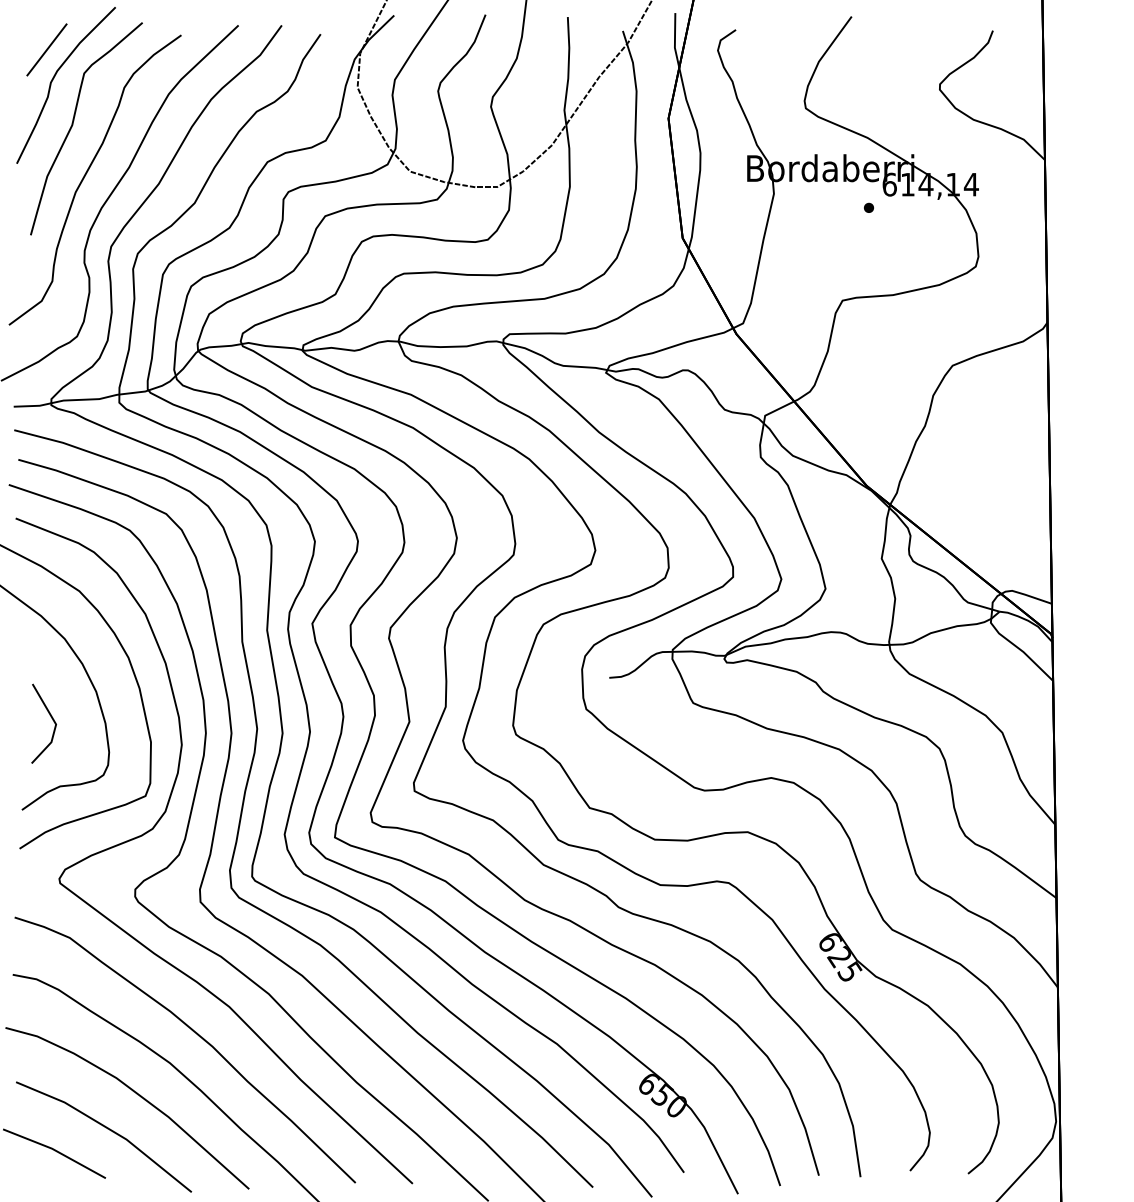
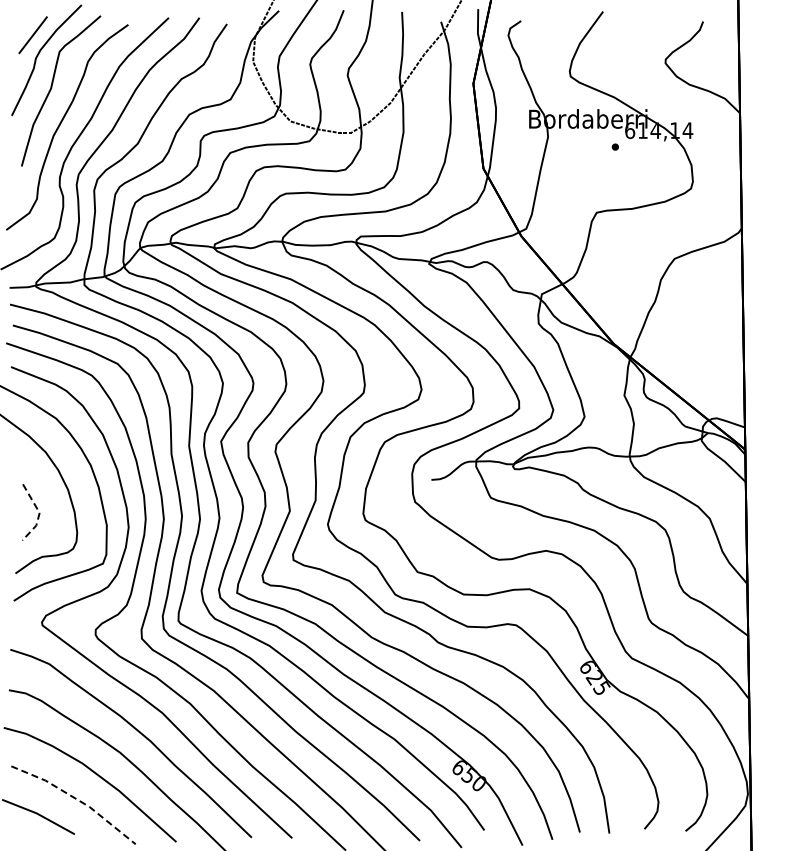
line: (55, 725) -> (39, 513), solid -> dashed
line: (108, 1129) -> (76, 799), solid -> dashed

